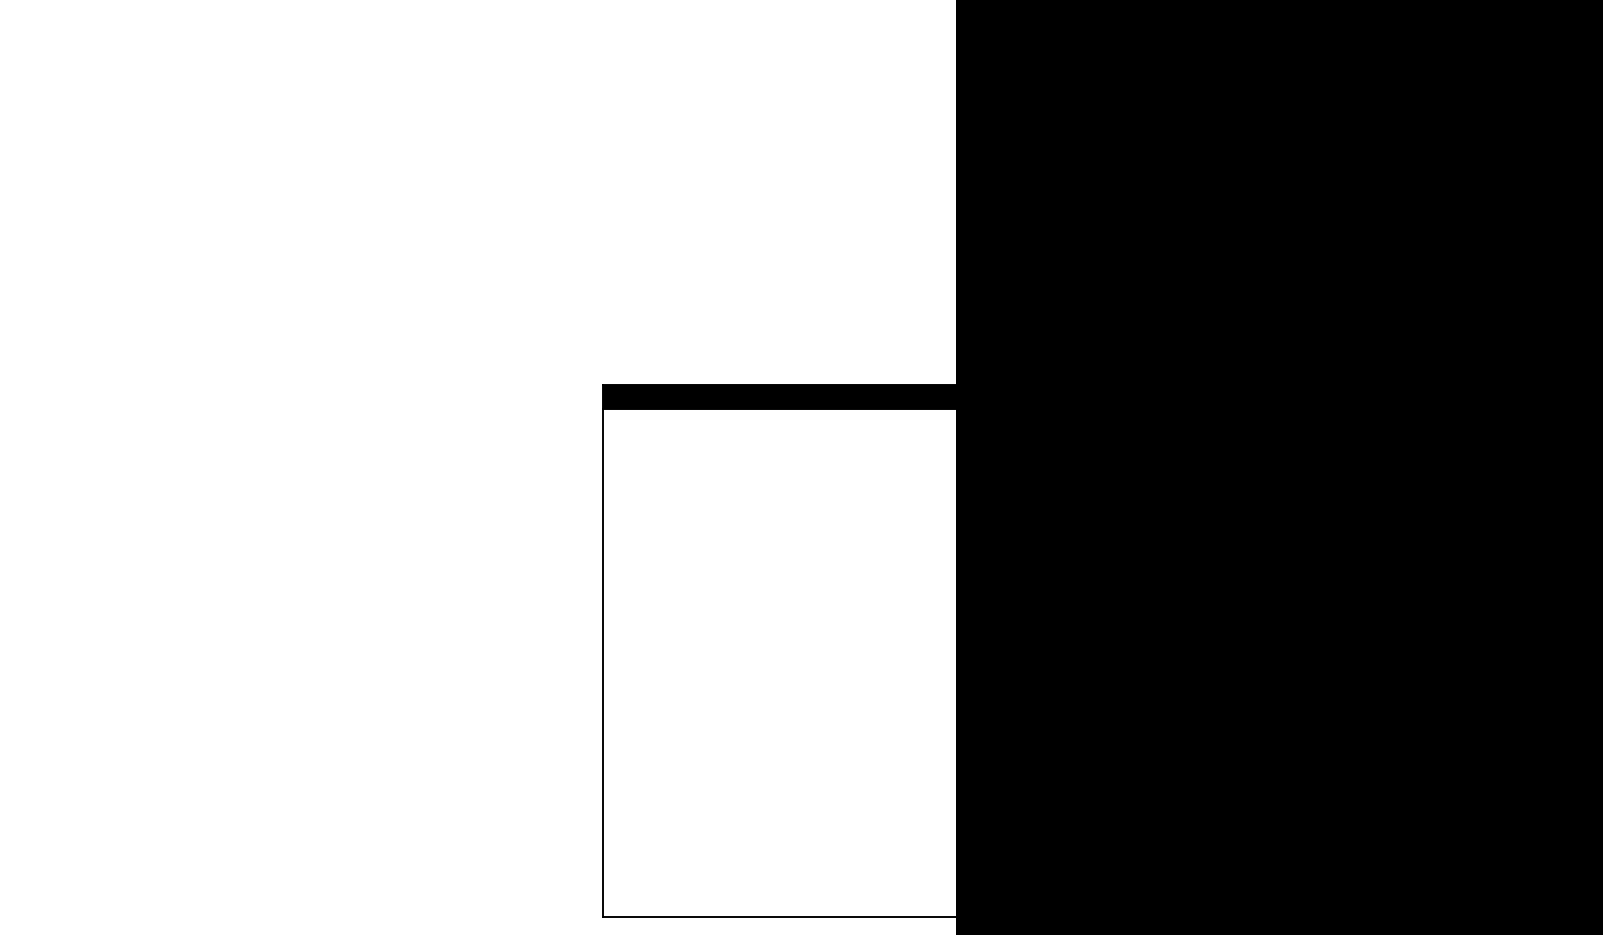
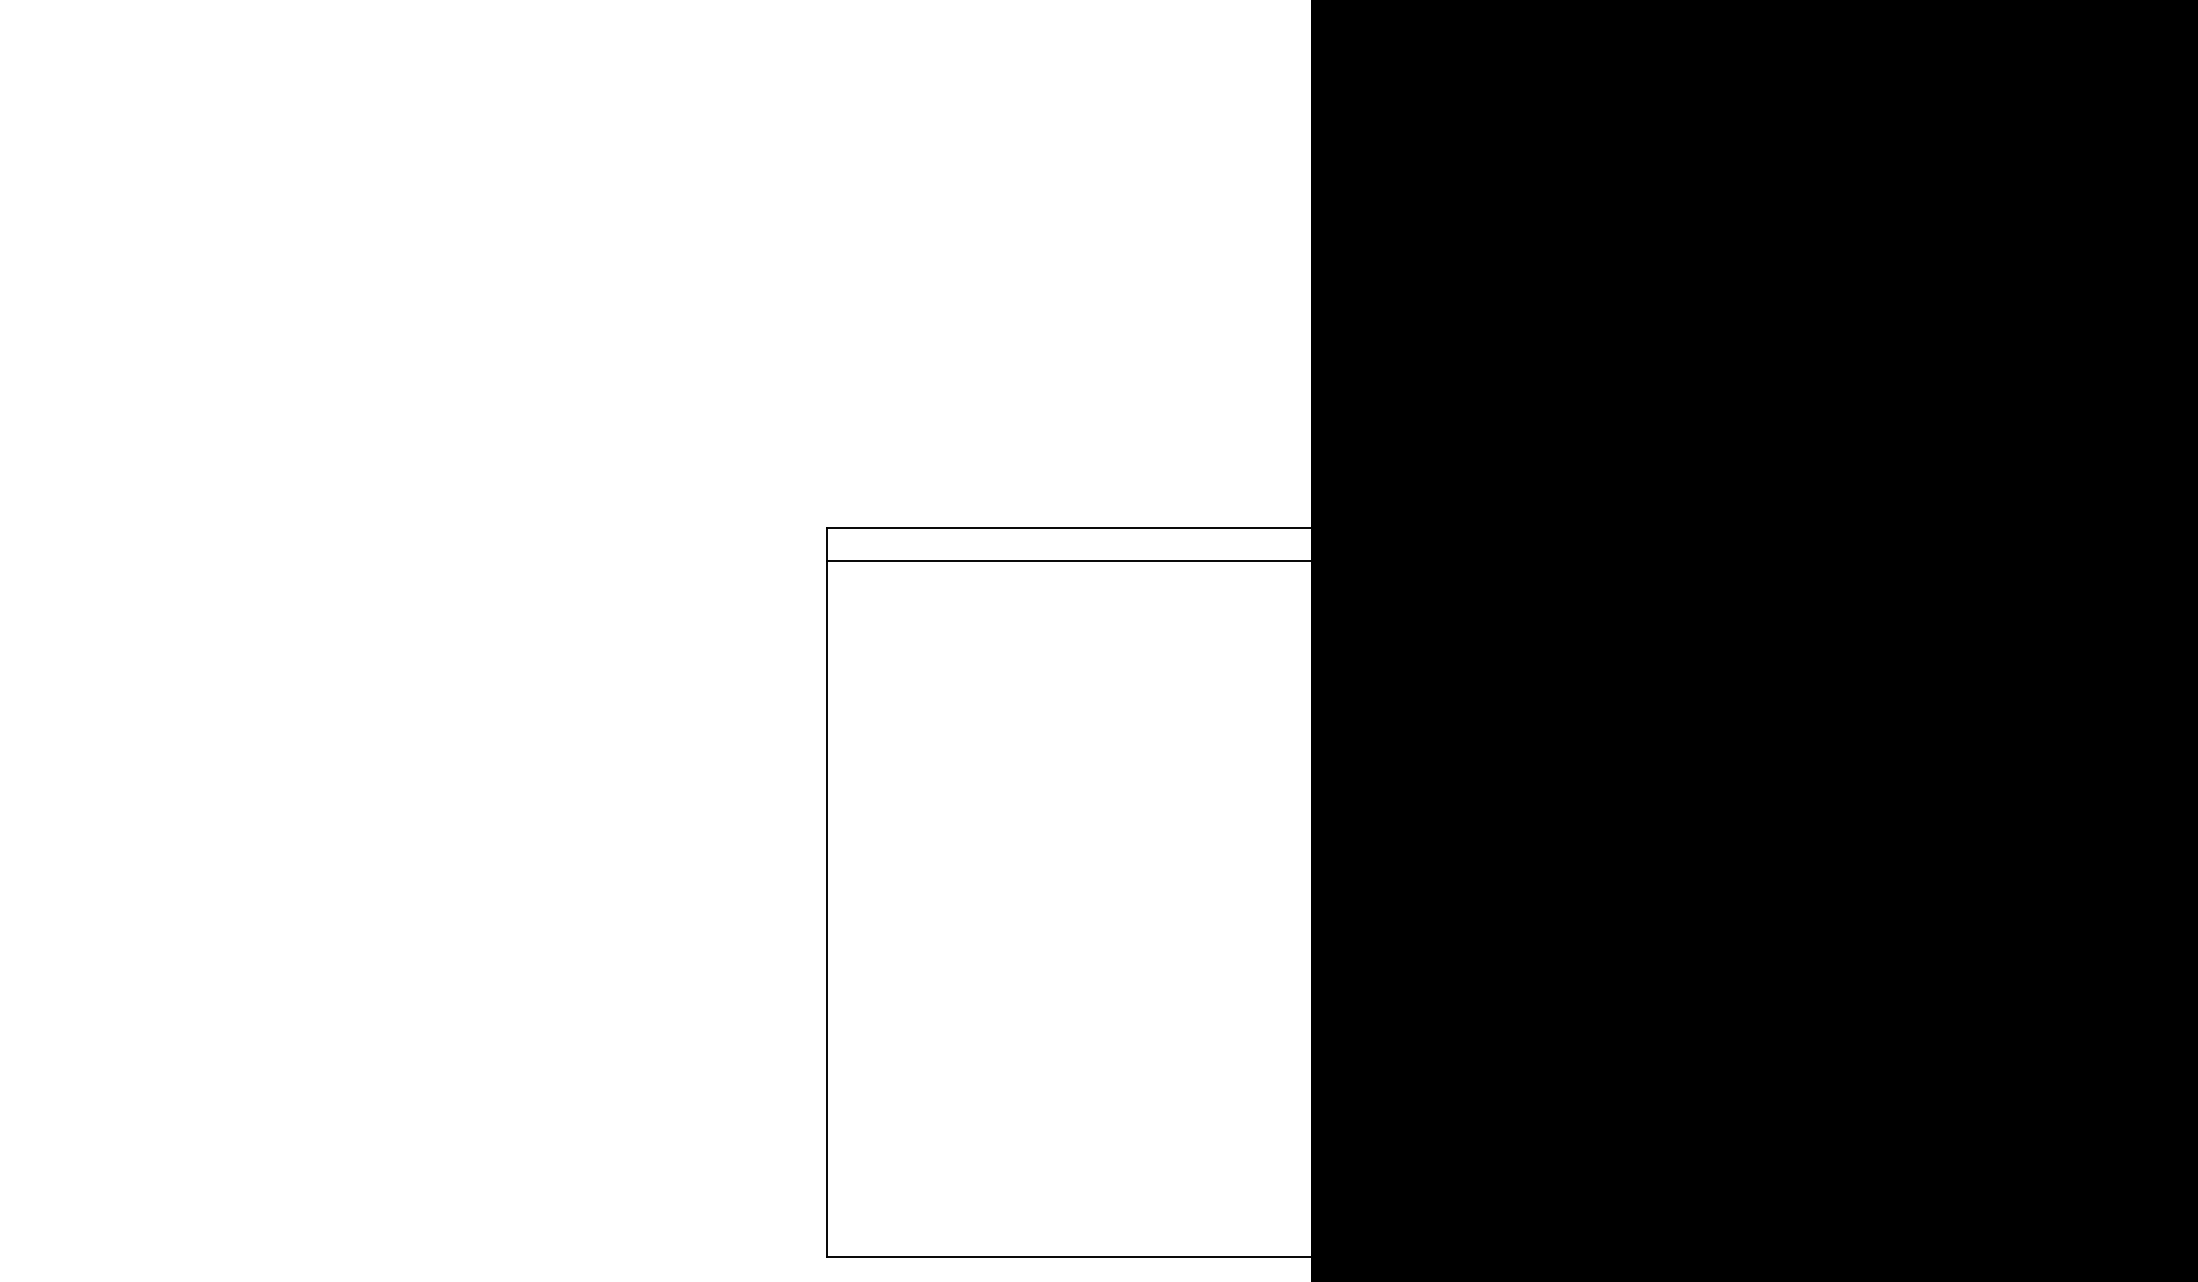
fill: (779, 397) -> (1069, 544), removed

